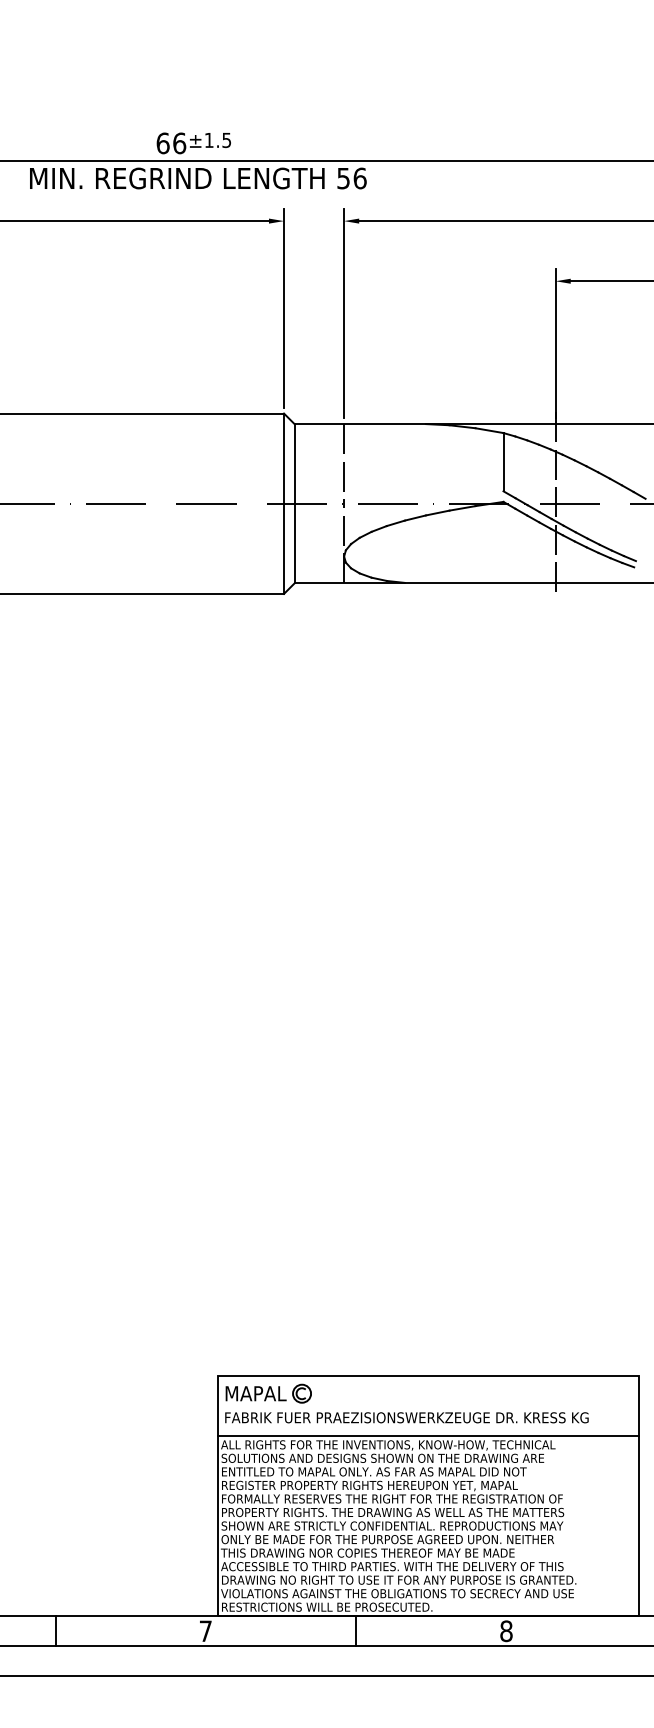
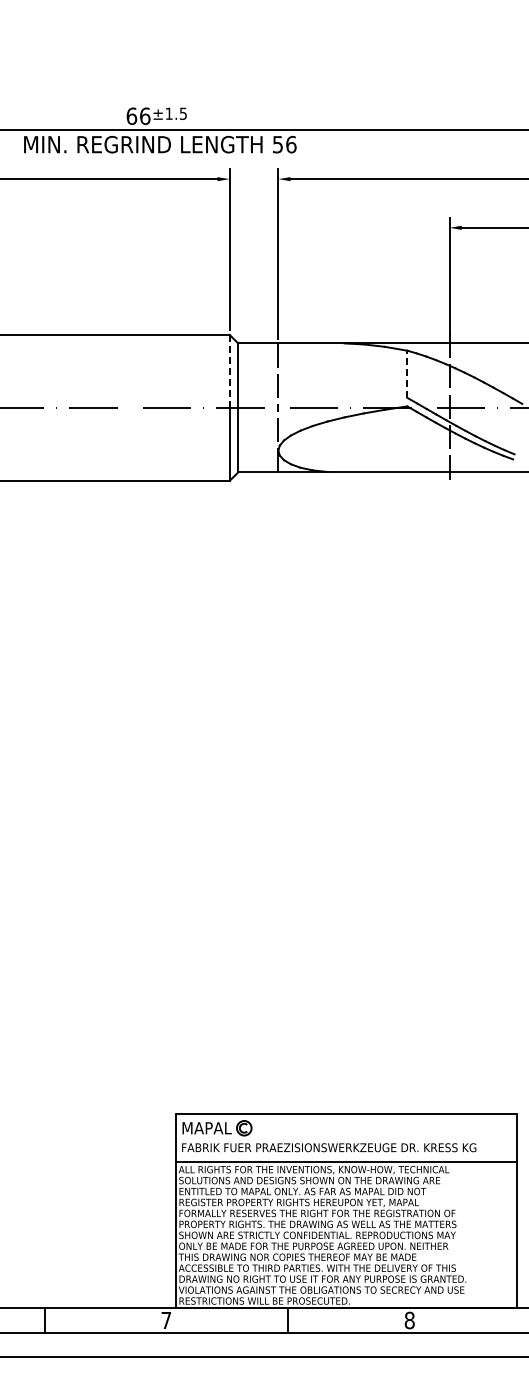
line: (283, 458) -> (229, 371), solid -> dashed
line: (503, 462) -> (407, 374), solid -> dashed

